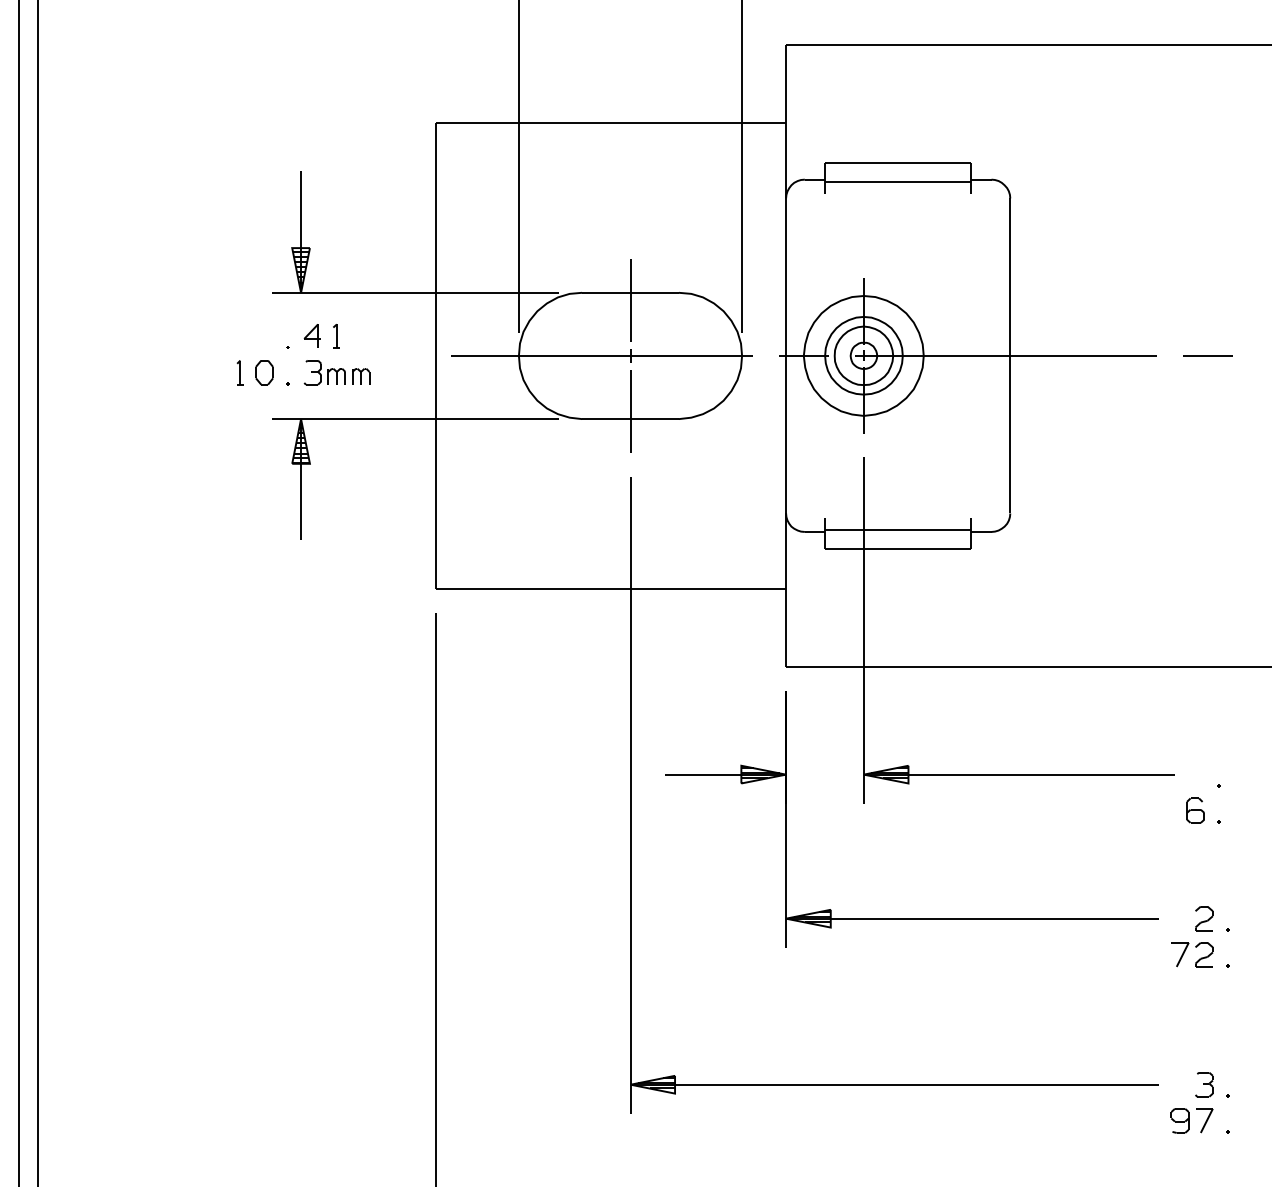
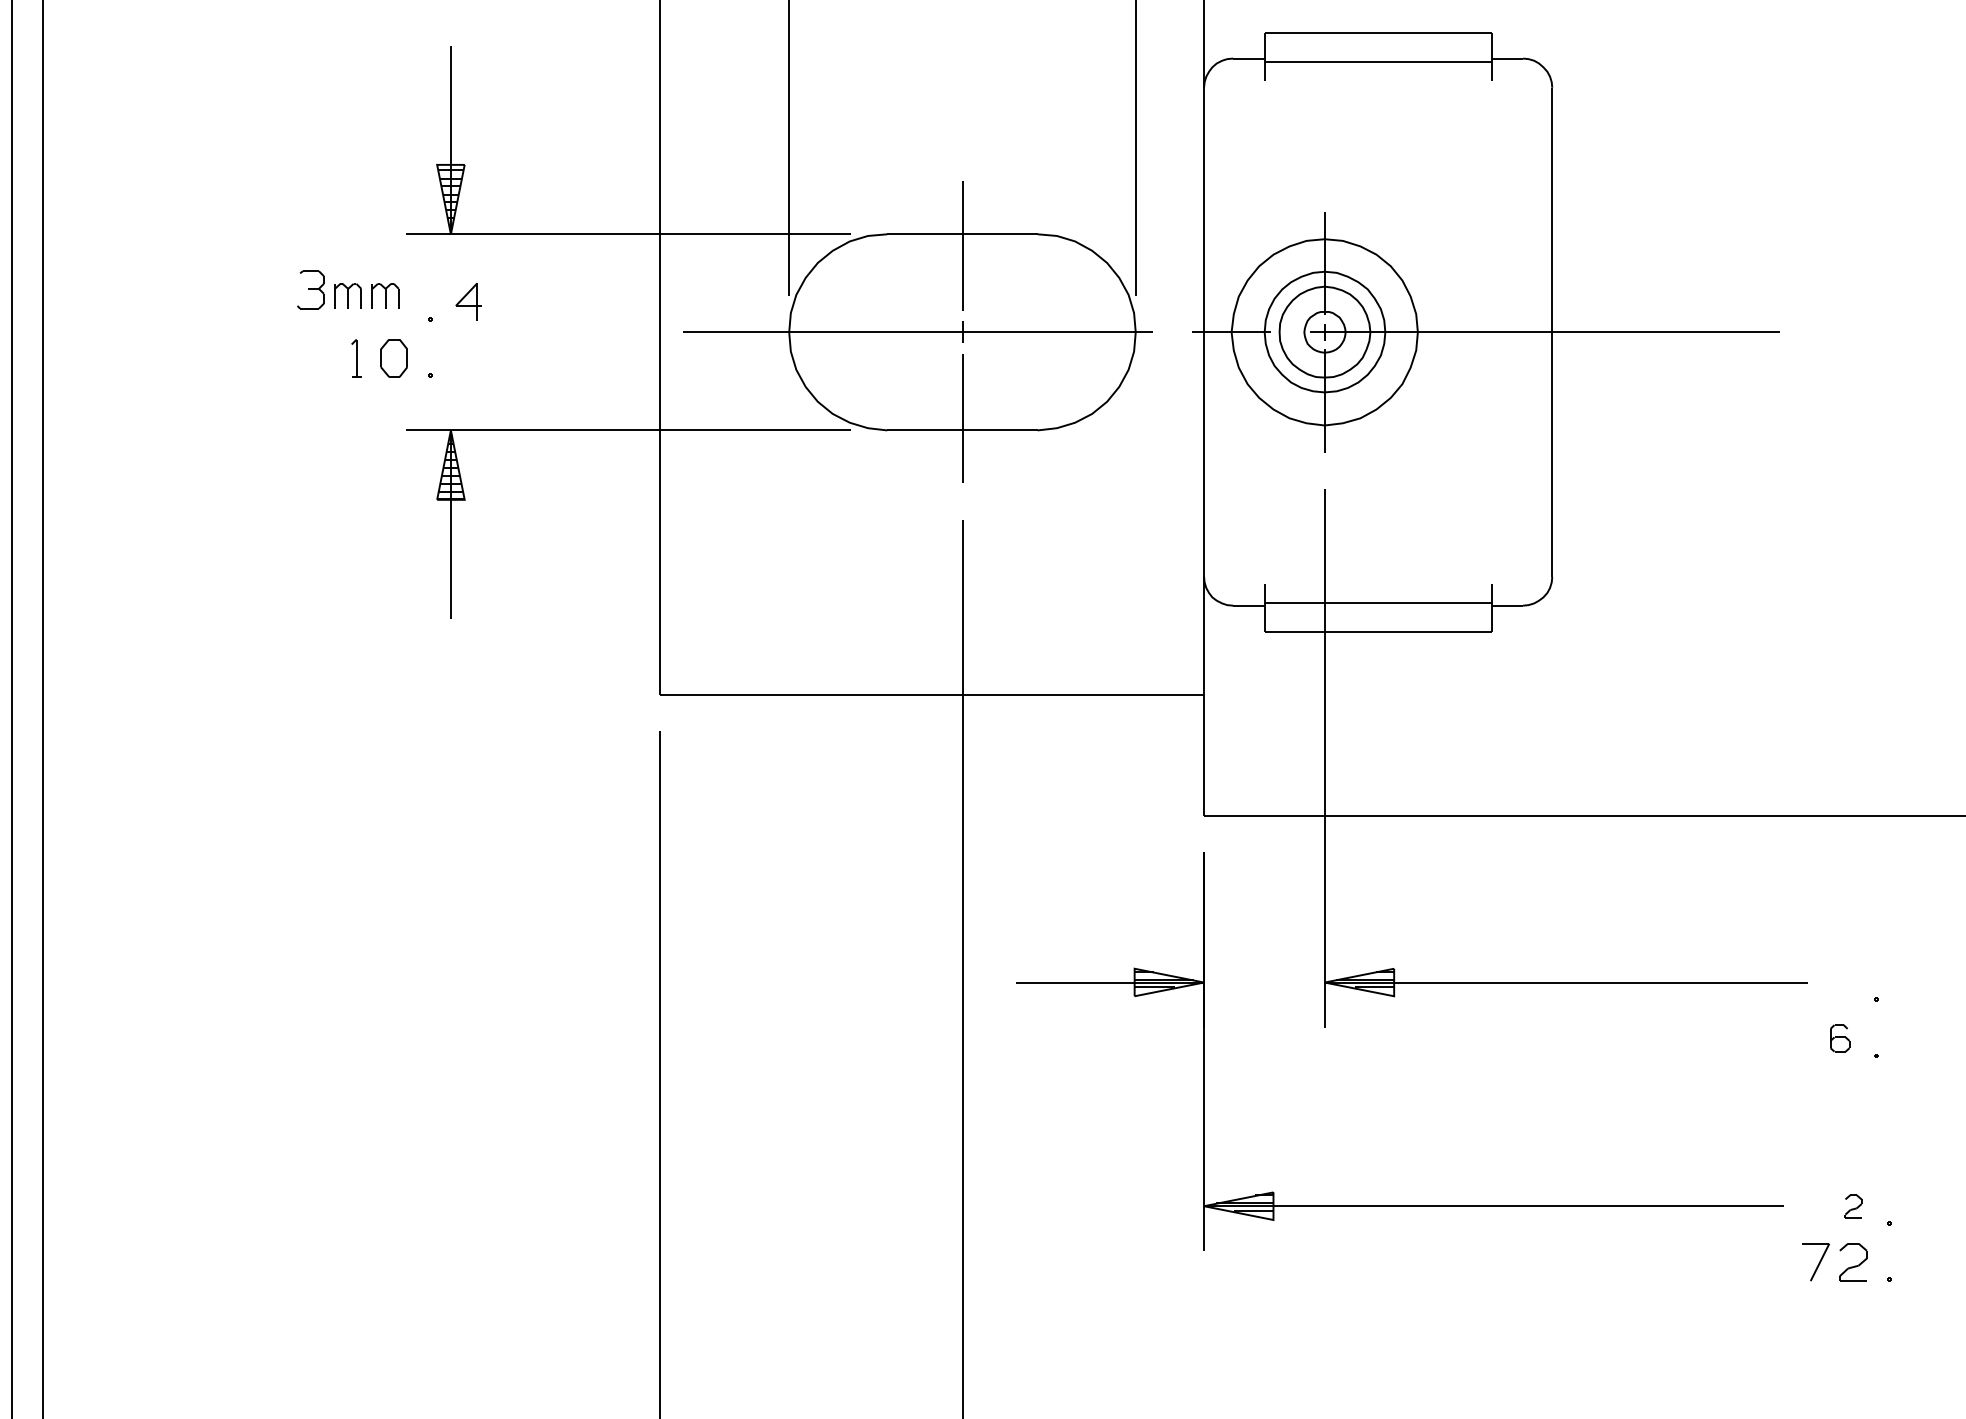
part: (336, 336) -> (505, 302), removed
line: (1207, 355) -> (1858, 331), removed
part: (336, 372) -> (347, 289), moved
part: (1195, 810) -> (1839, 1038), size x0.7
part: (1204, 918) -> (1853, 1205), size x0.6

